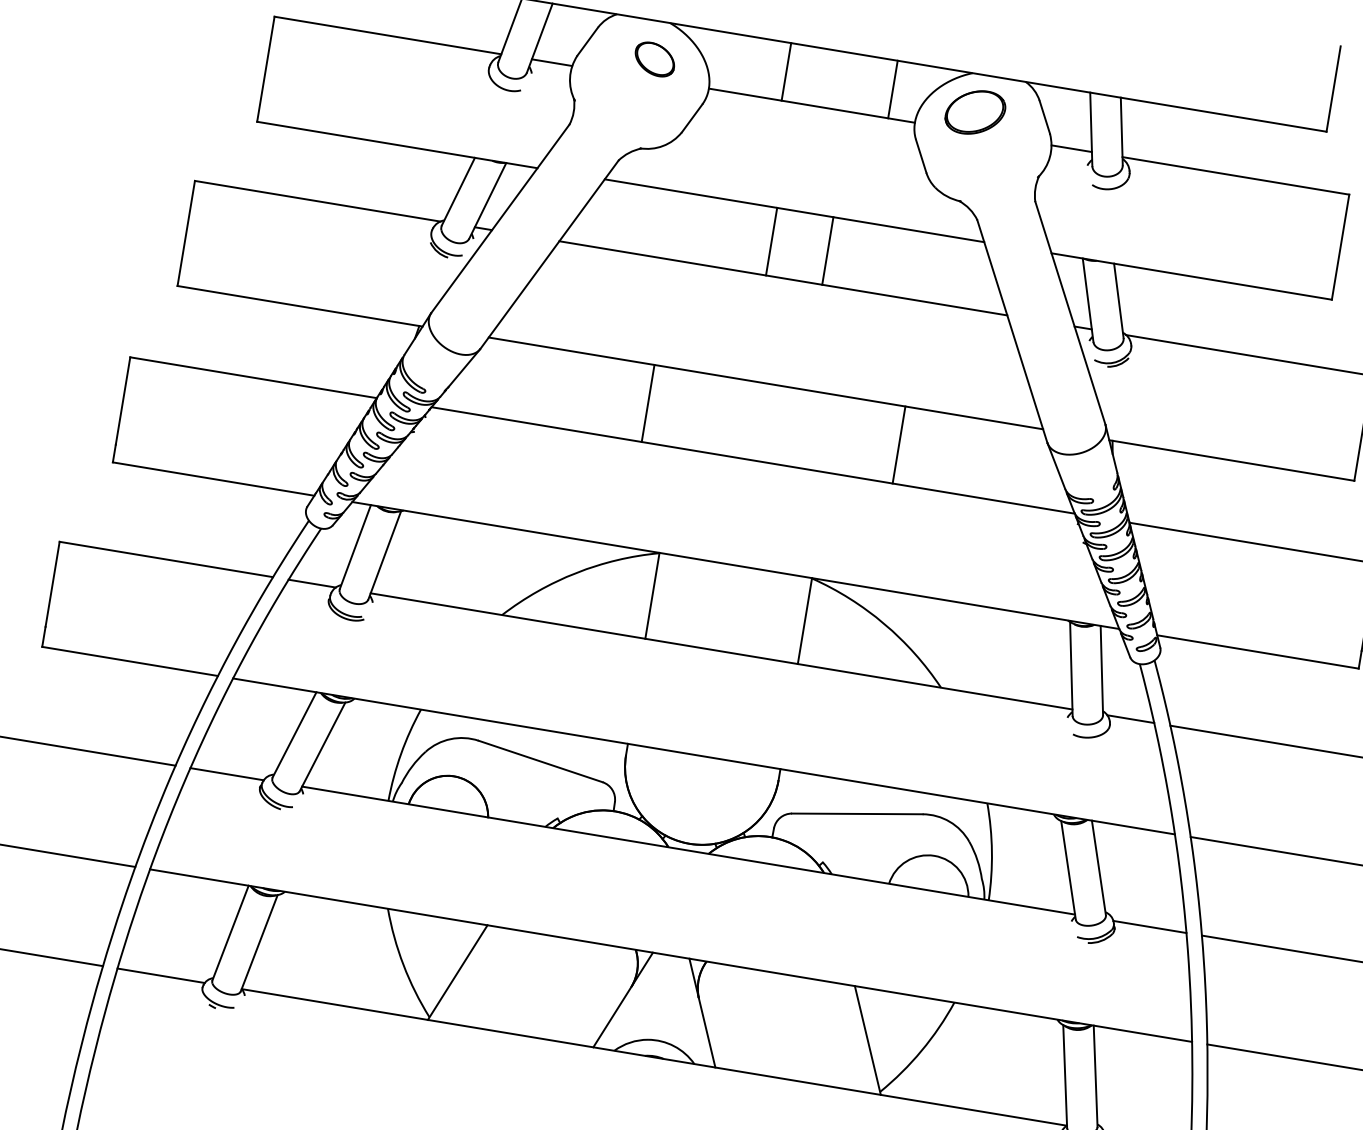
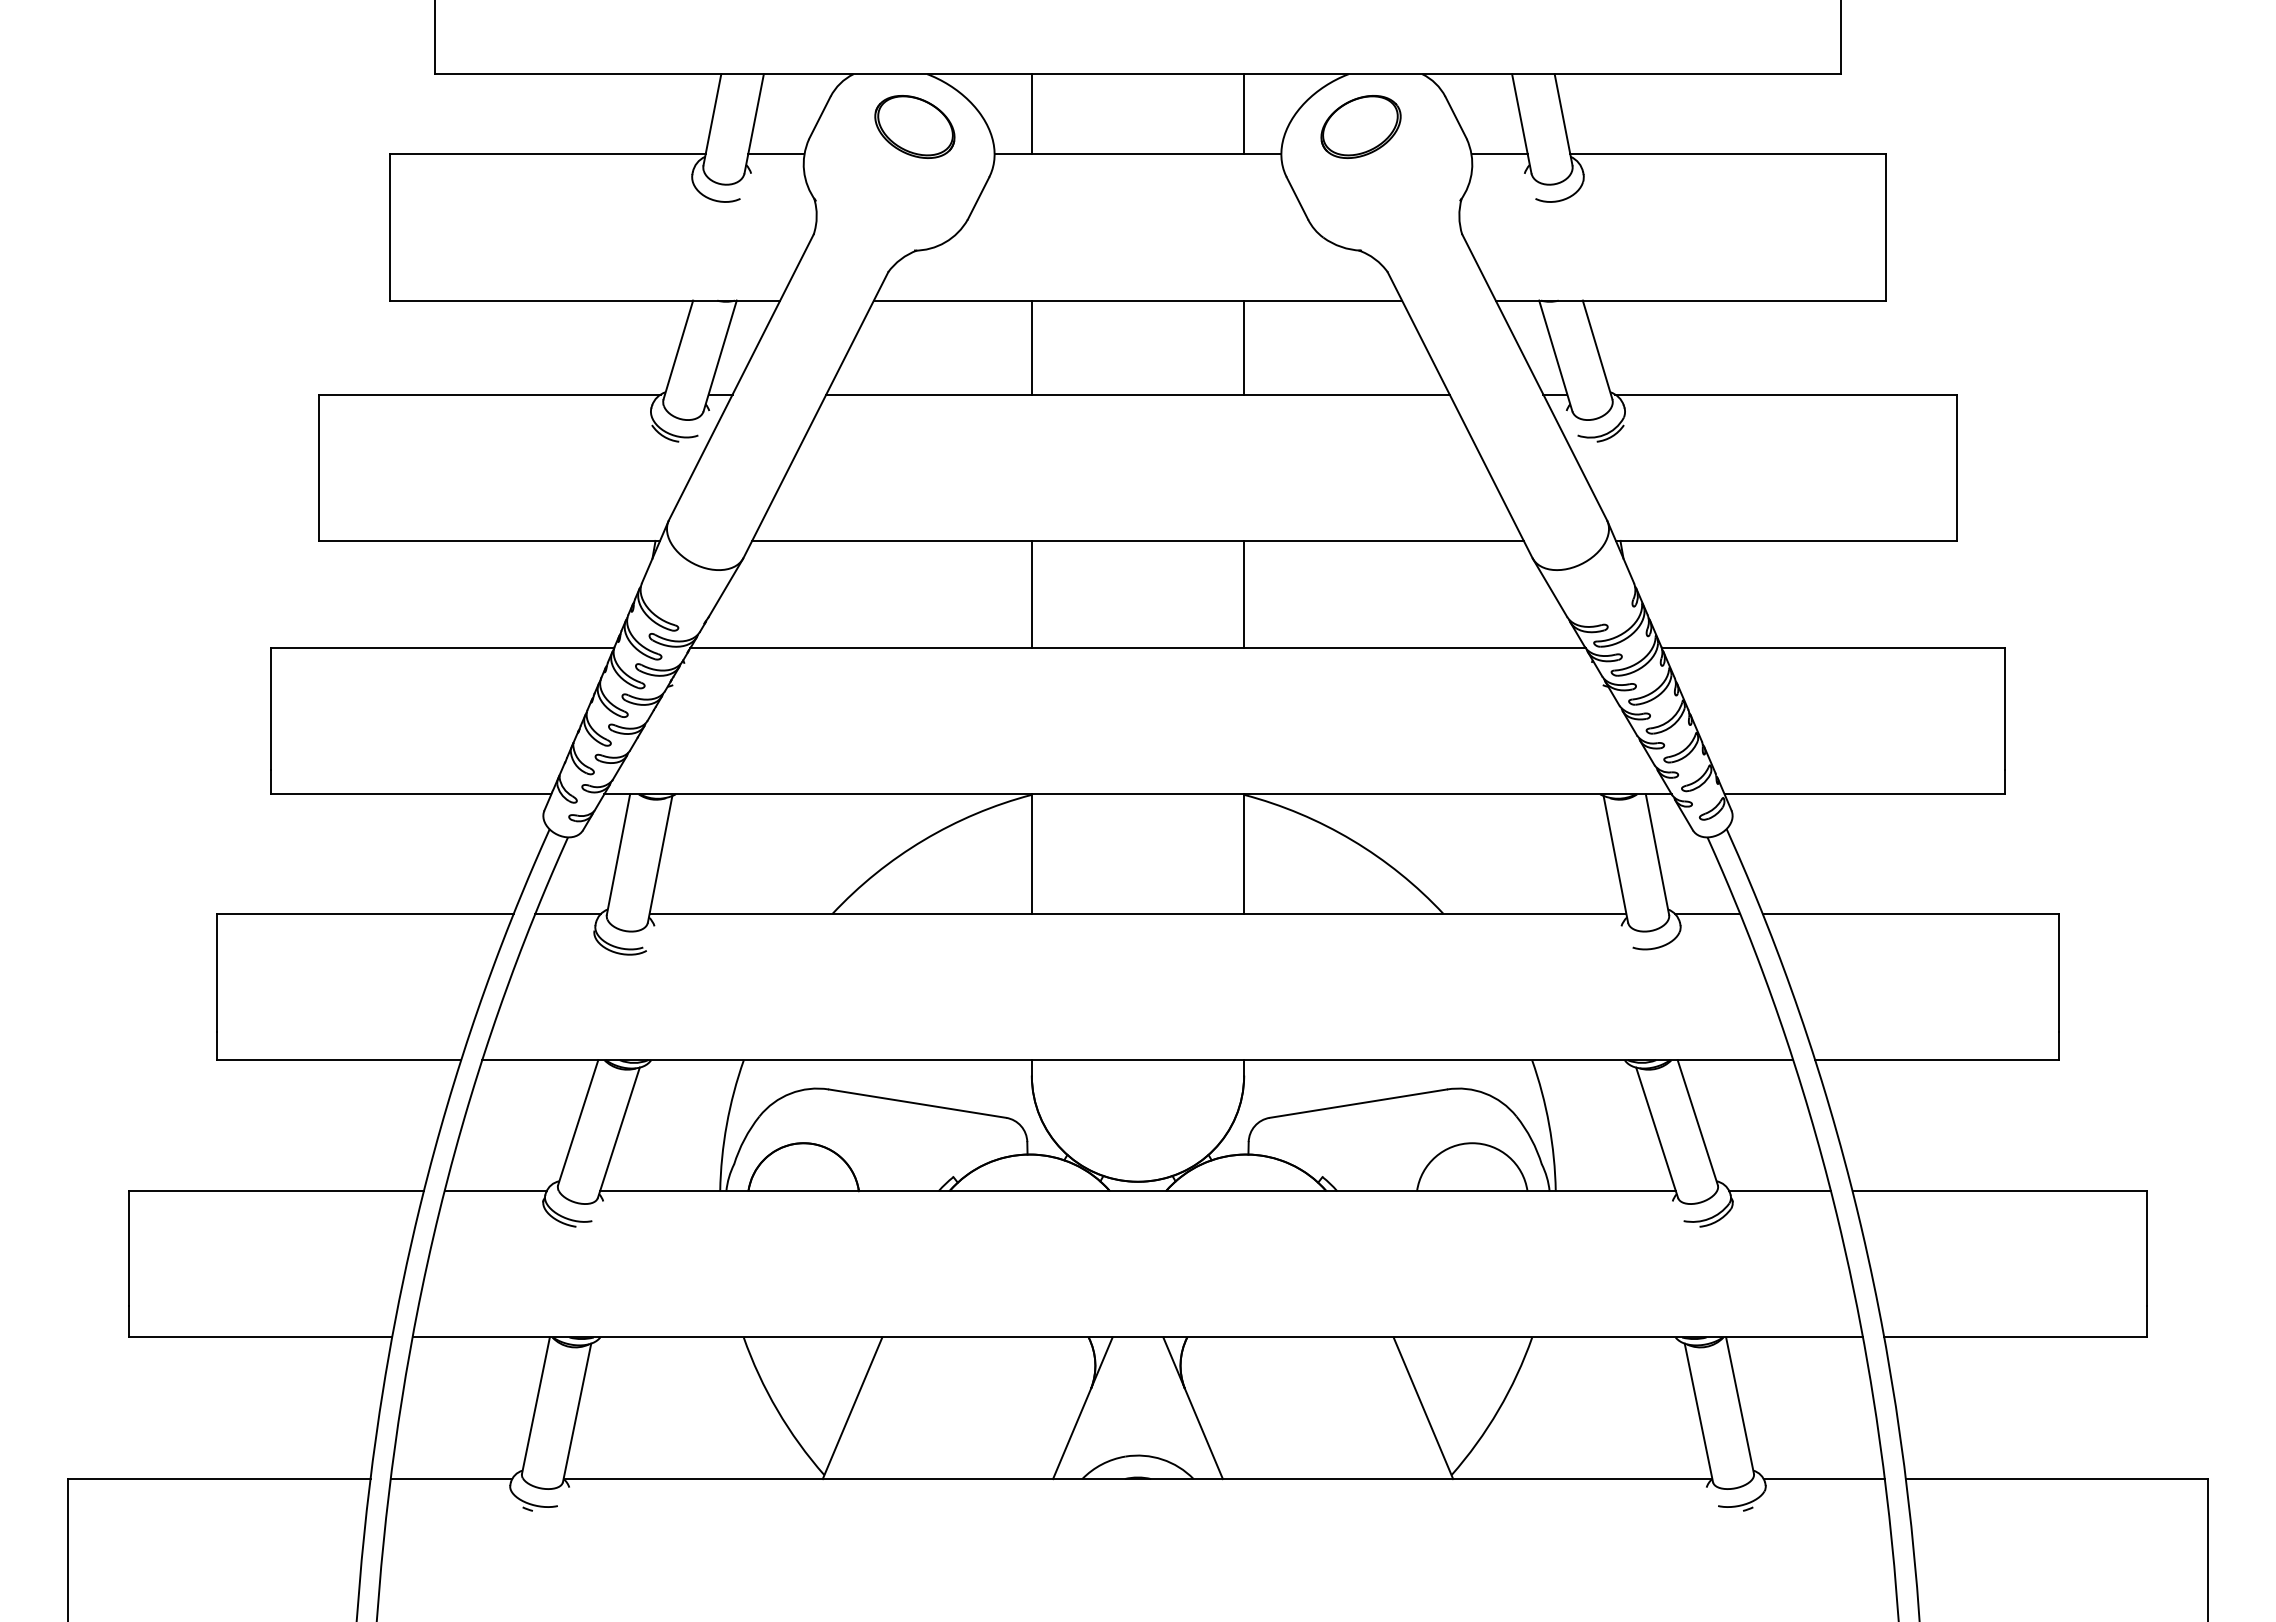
part: (654, 59) -> (914, 126), size x1.43
line: (786, 72) -> (1031, 114), moved
line: (771, 241) -> (1031, 347), moved
line: (828, 250) -> (1244, 347), moved
line: (647, 403) -> (1031, 594), moved
line: (899, 445) -> (1244, 594), moved

